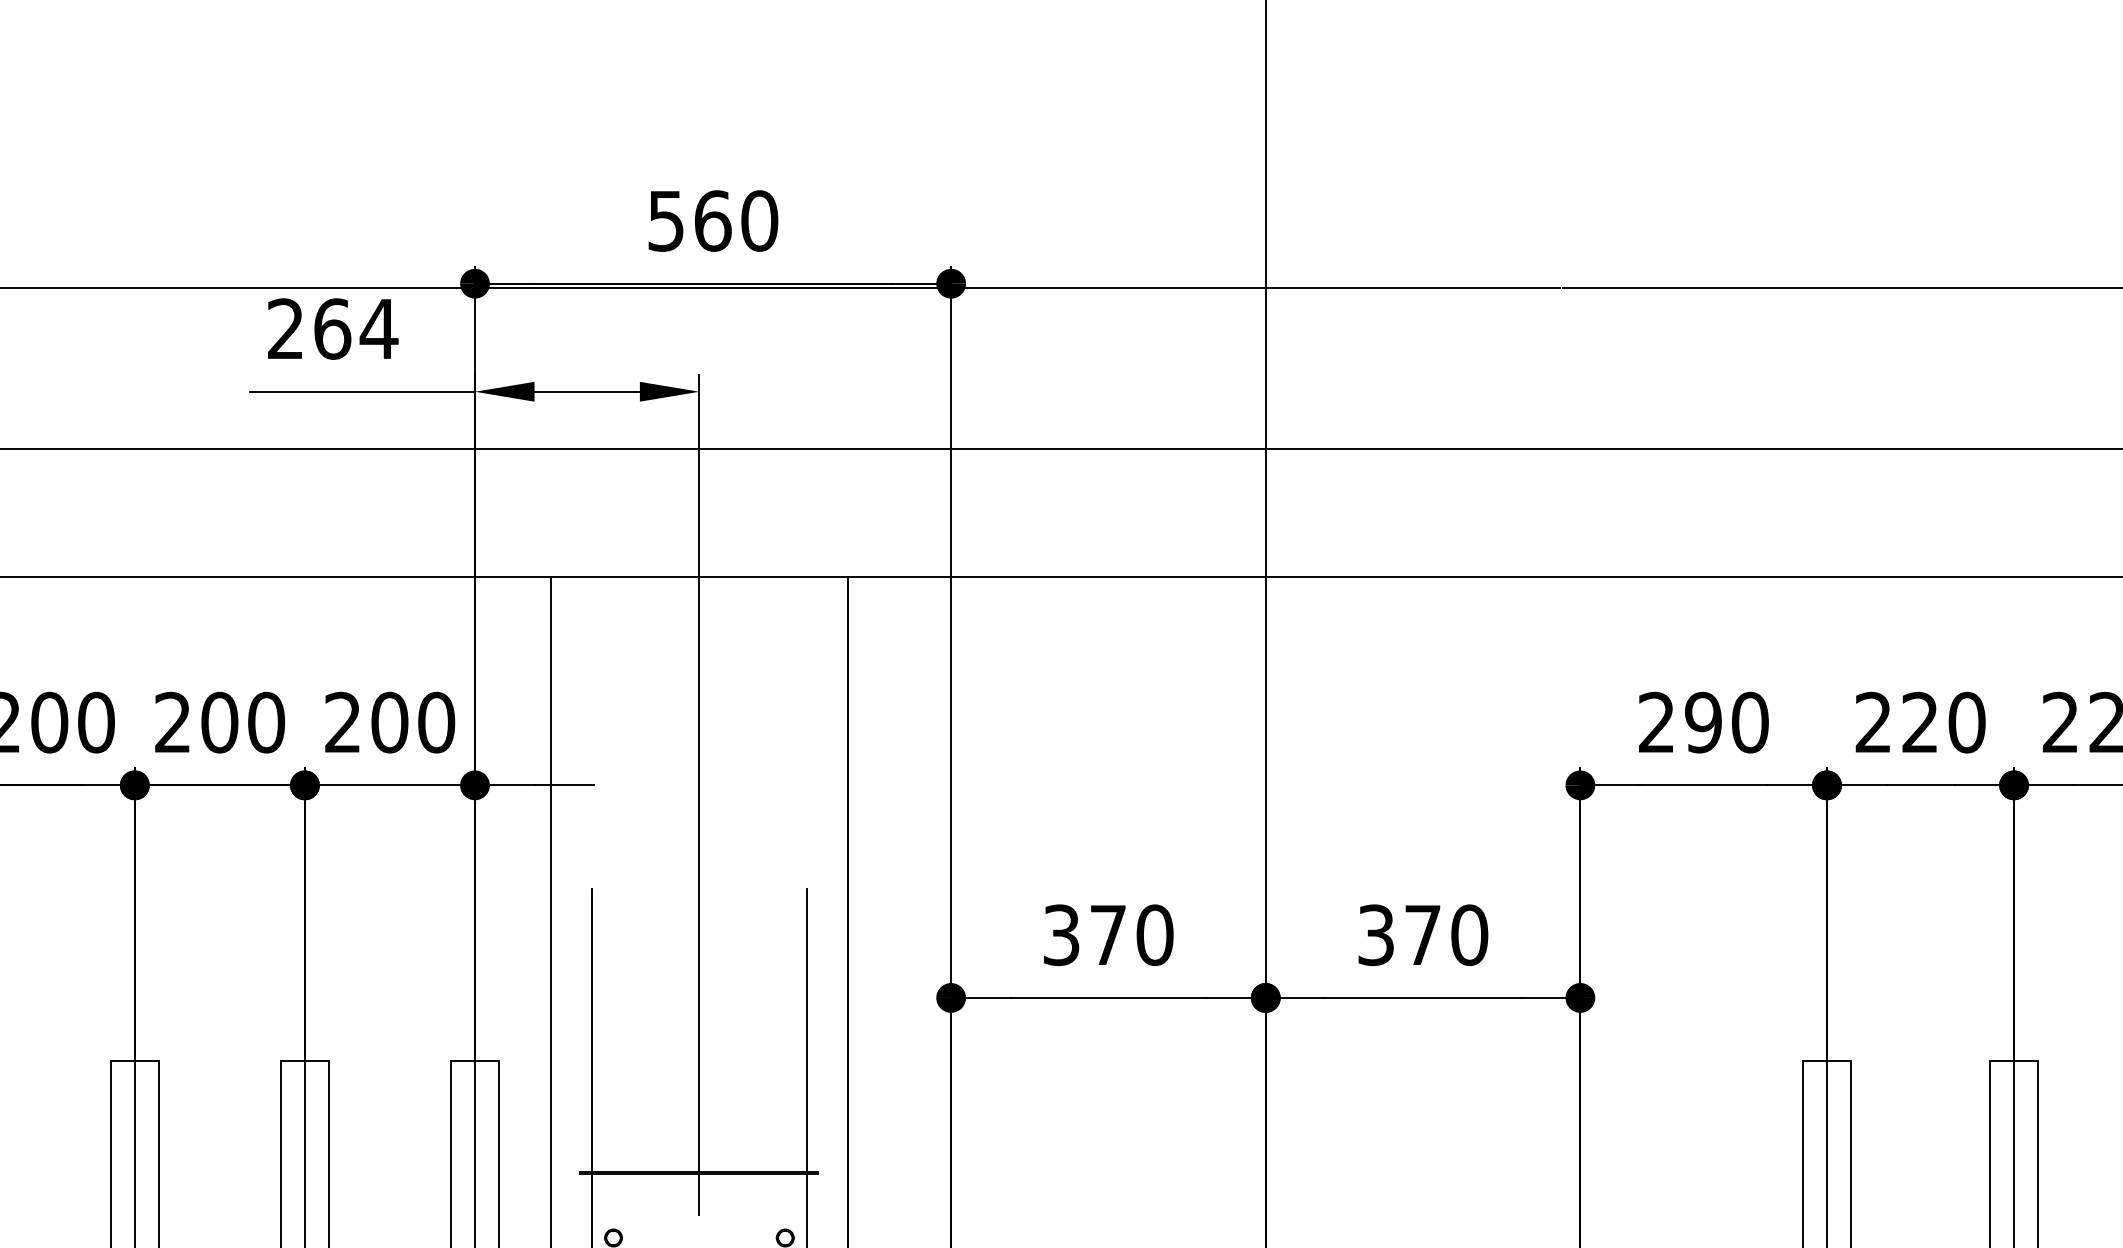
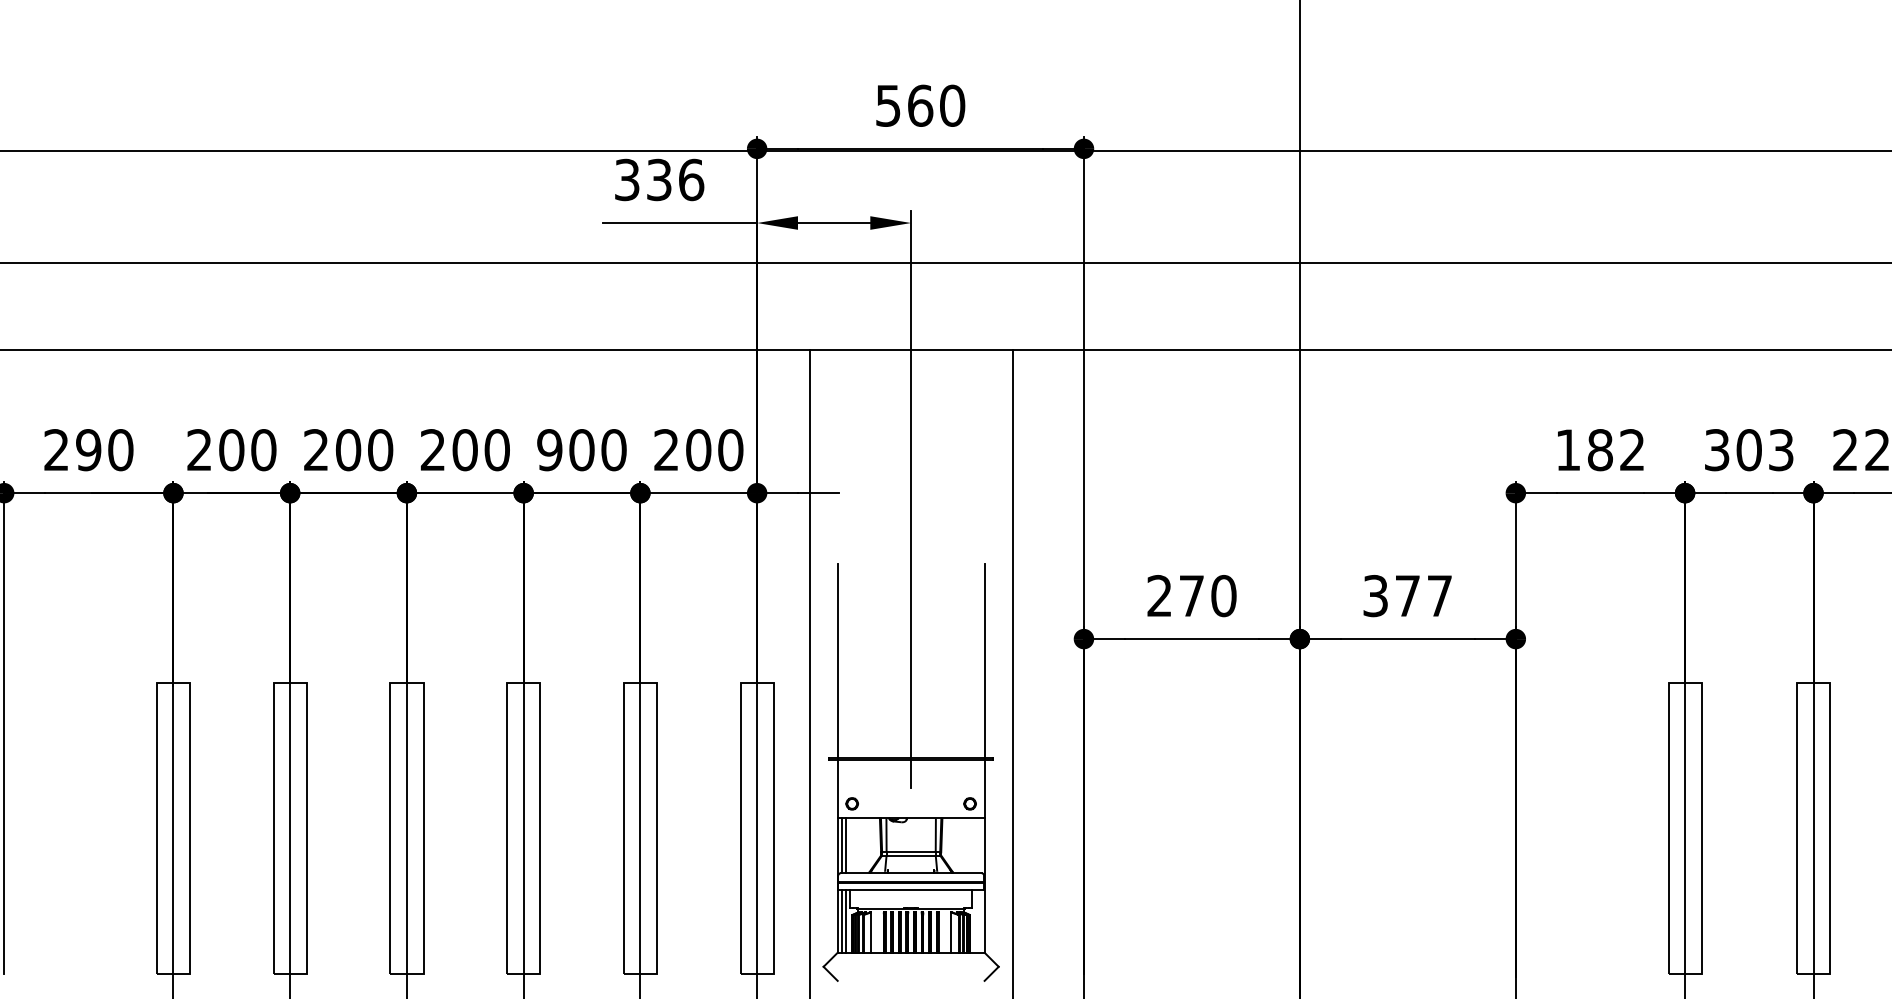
text: (332, 328) -> (659, 179), 264 -> 336
text: (172, 723) -> (549, 450), 200 -> 900
text: (1703, 723) -> (1600, 450), 290 -> 182
text: (1920, 723) -> (1749, 450), 220 -> 303
text: (1061, 935) -> (1159, 596), 370 -> 270
text: (1469, 935) -> (1439, 596), 370 -> 377

